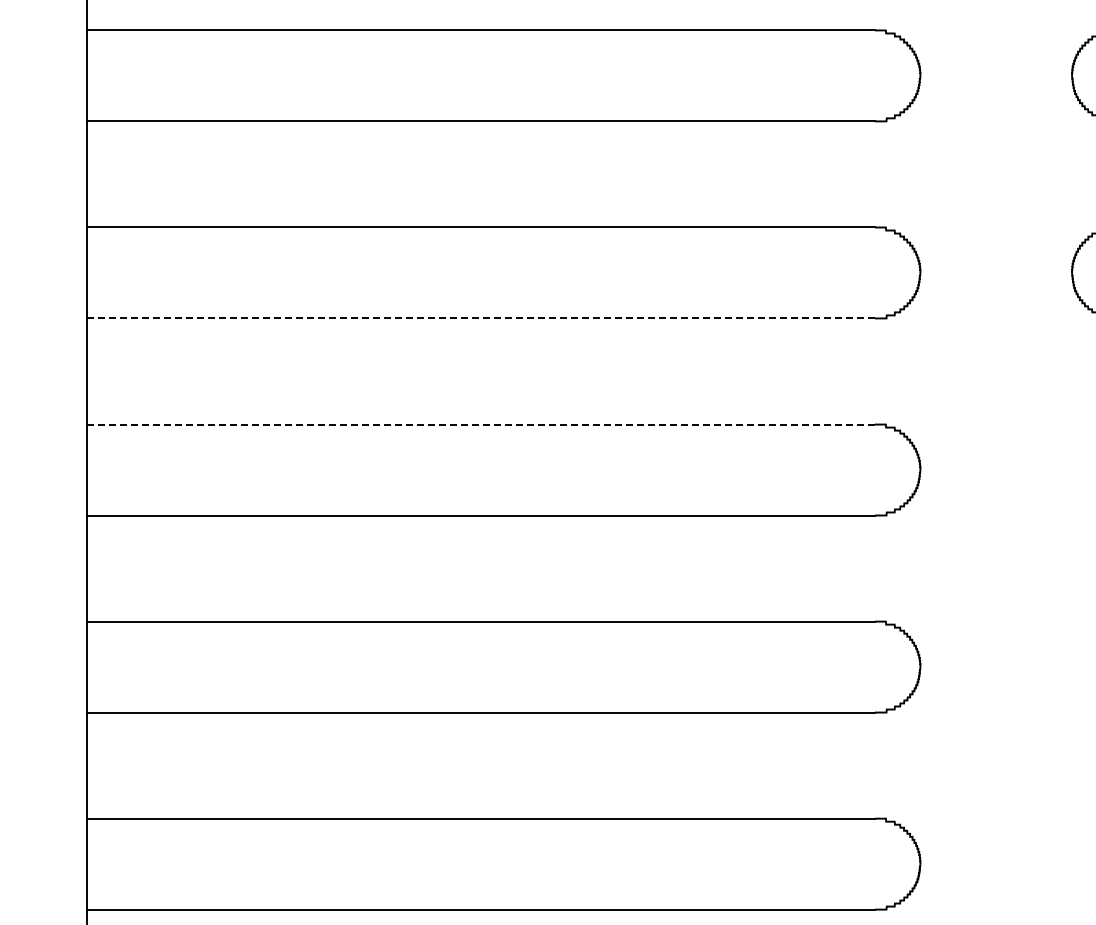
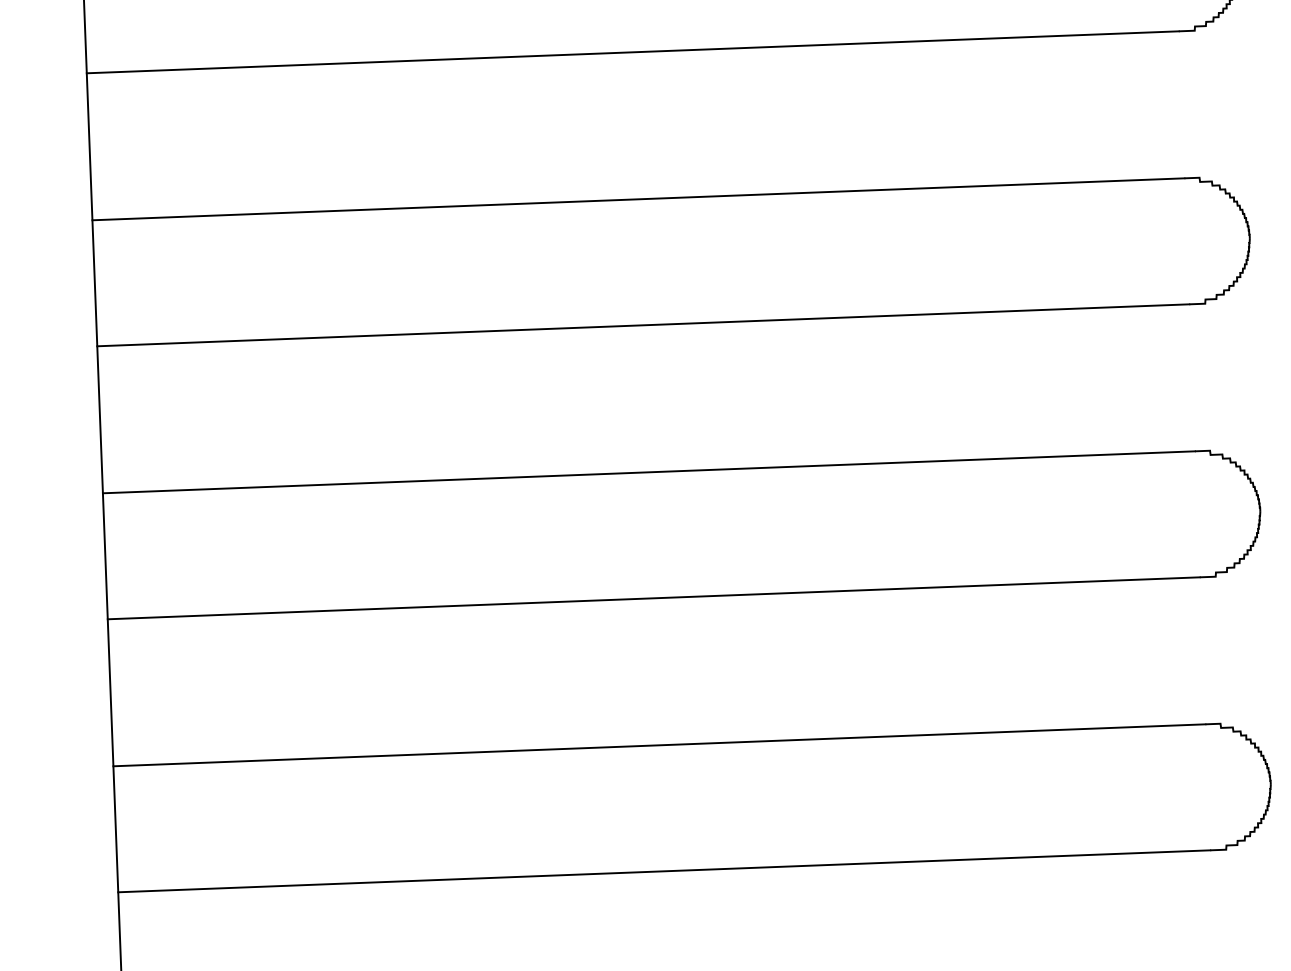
line: (480, 318) -> (632, 52), dashed -> solid
line: (481, 424) -> (639, 199), dashed -> solid

